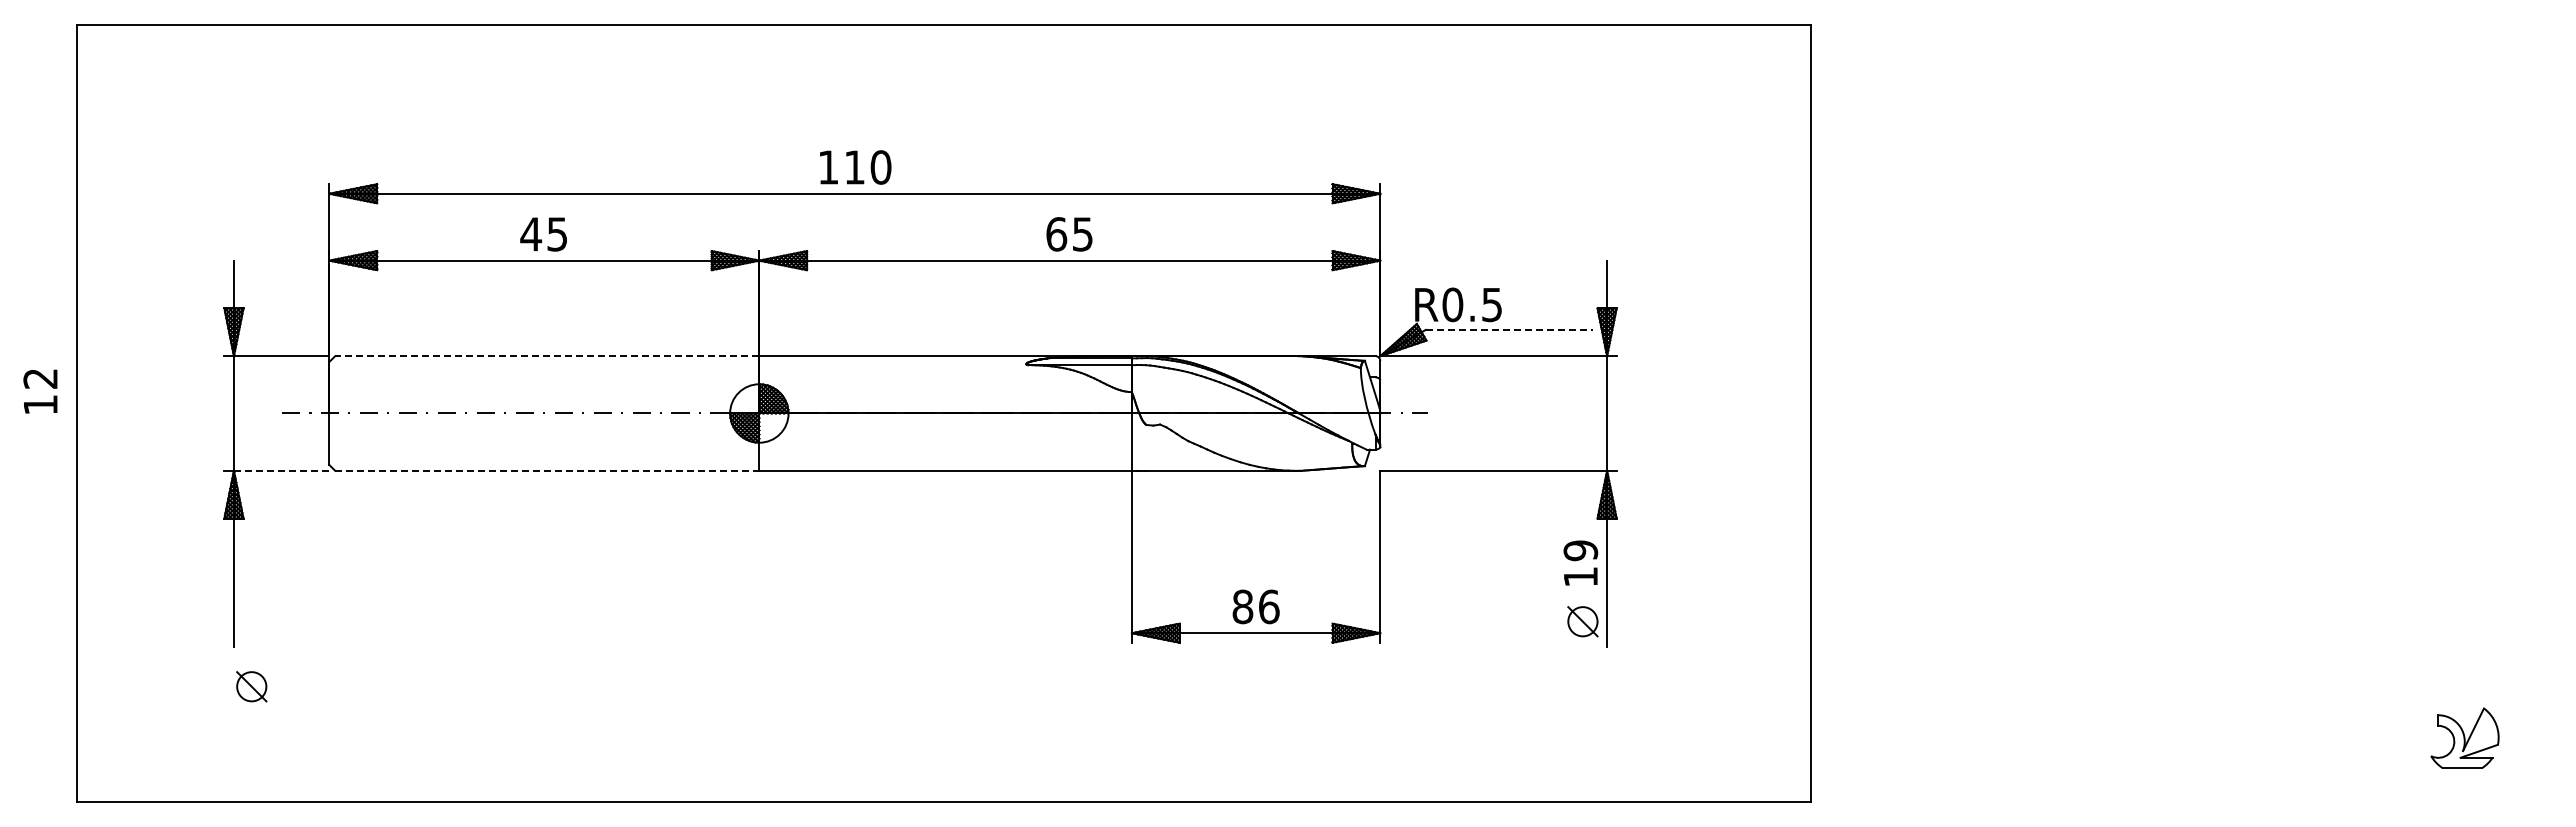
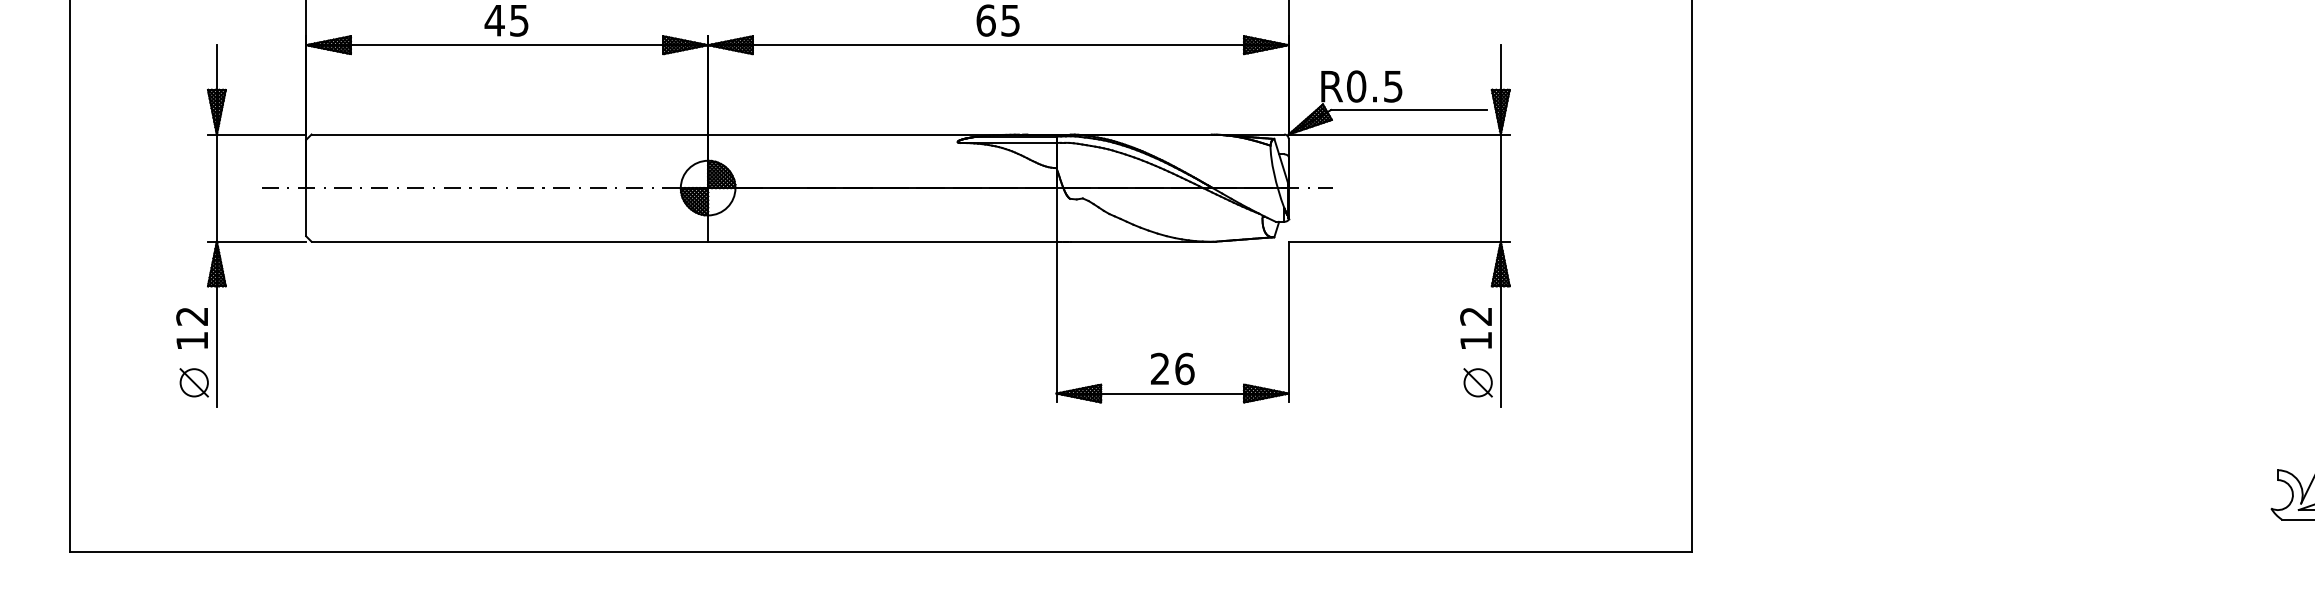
line: (1509, 329) -> (1409, 109), dashed -> solid
line: (546, 356) -> (509, 134), dashed -> solid
text: (40, 391) -> (192, 328), moved
line: (281, 470) -> (261, 241), dashed -> solid
line: (547, 470) -> (510, 241), dashed -> solid
text: (1580, 550) -> (1475, 316), 19 -> 12
text: (1242, 606) -> (1159, 368), 86 -> 26
part: (251, 686) -> (194, 382), moved

